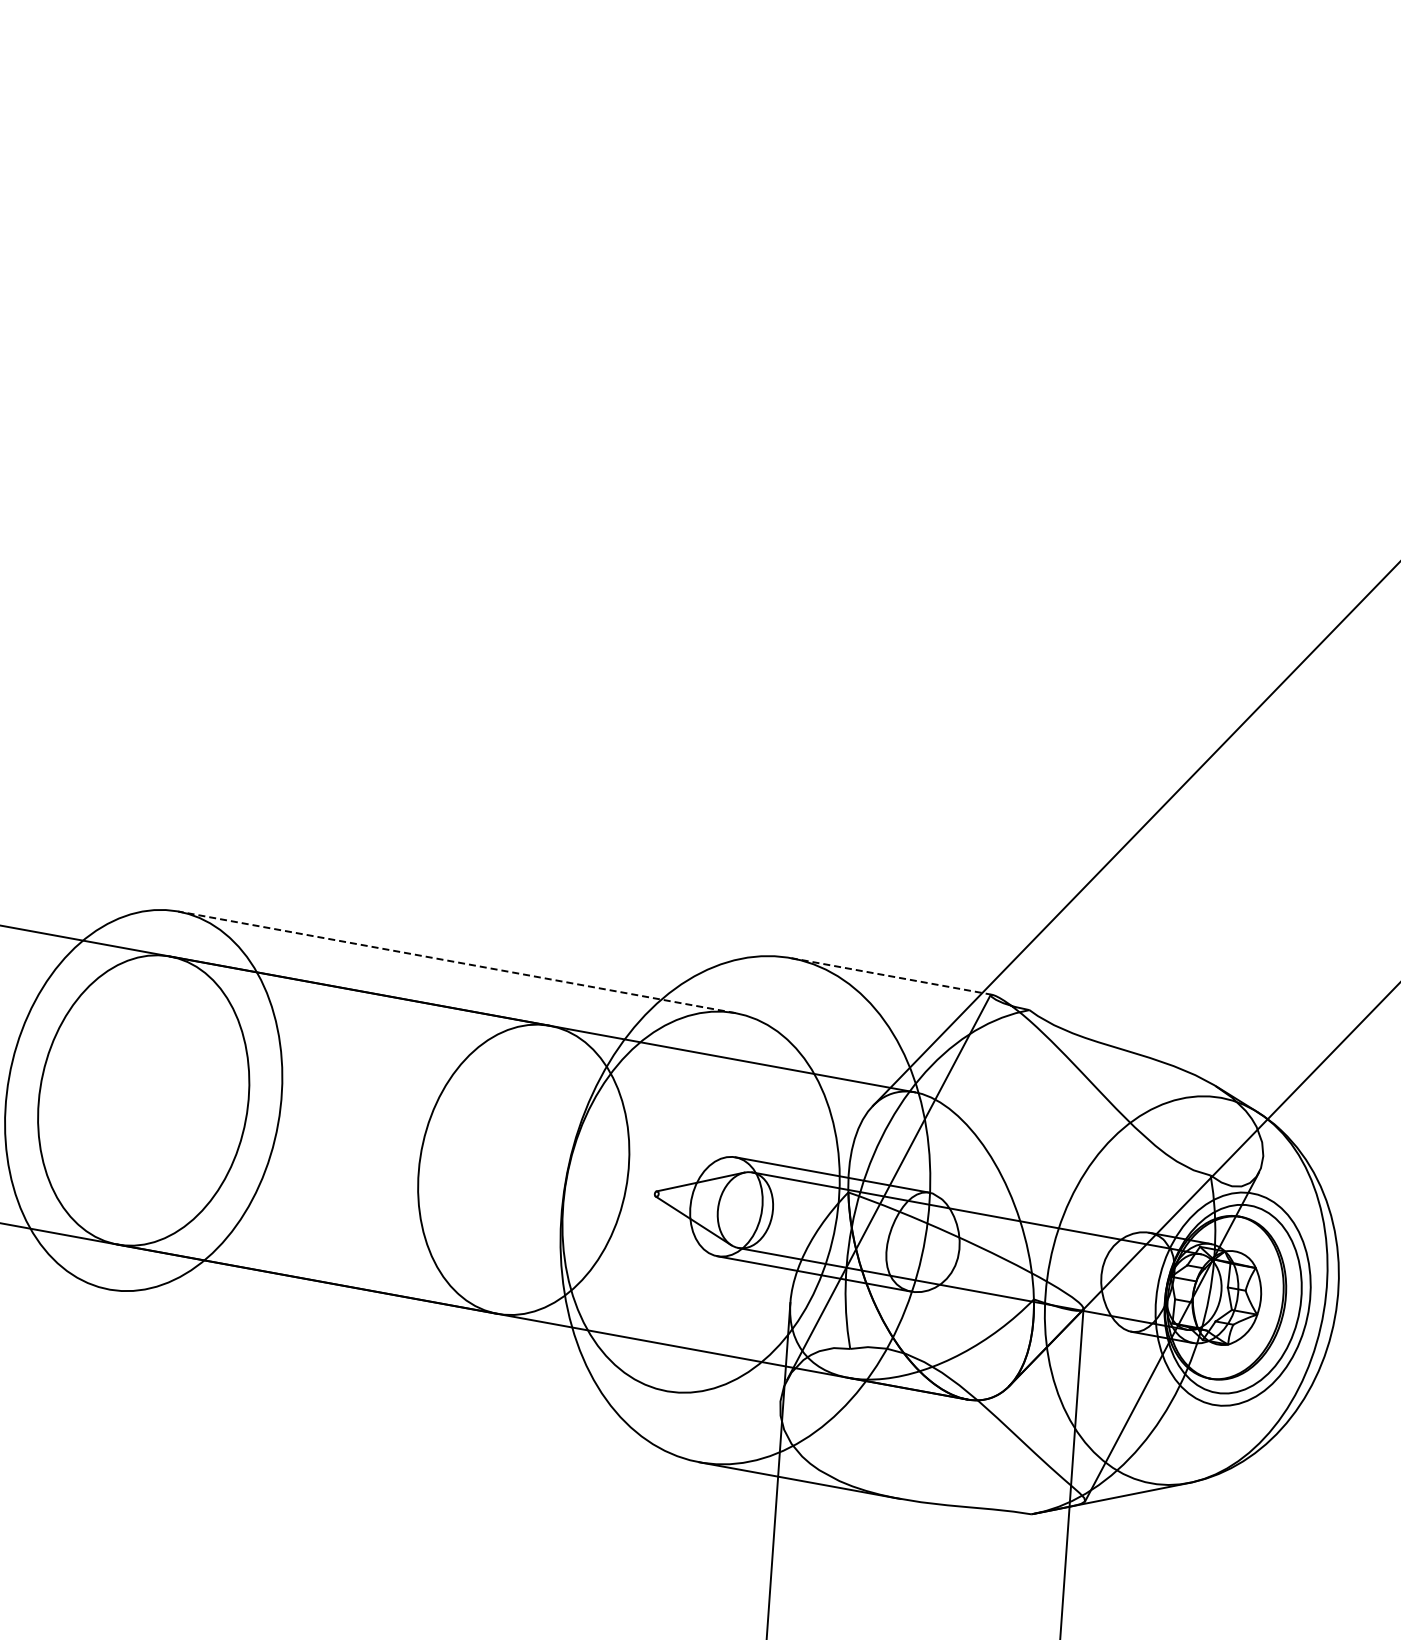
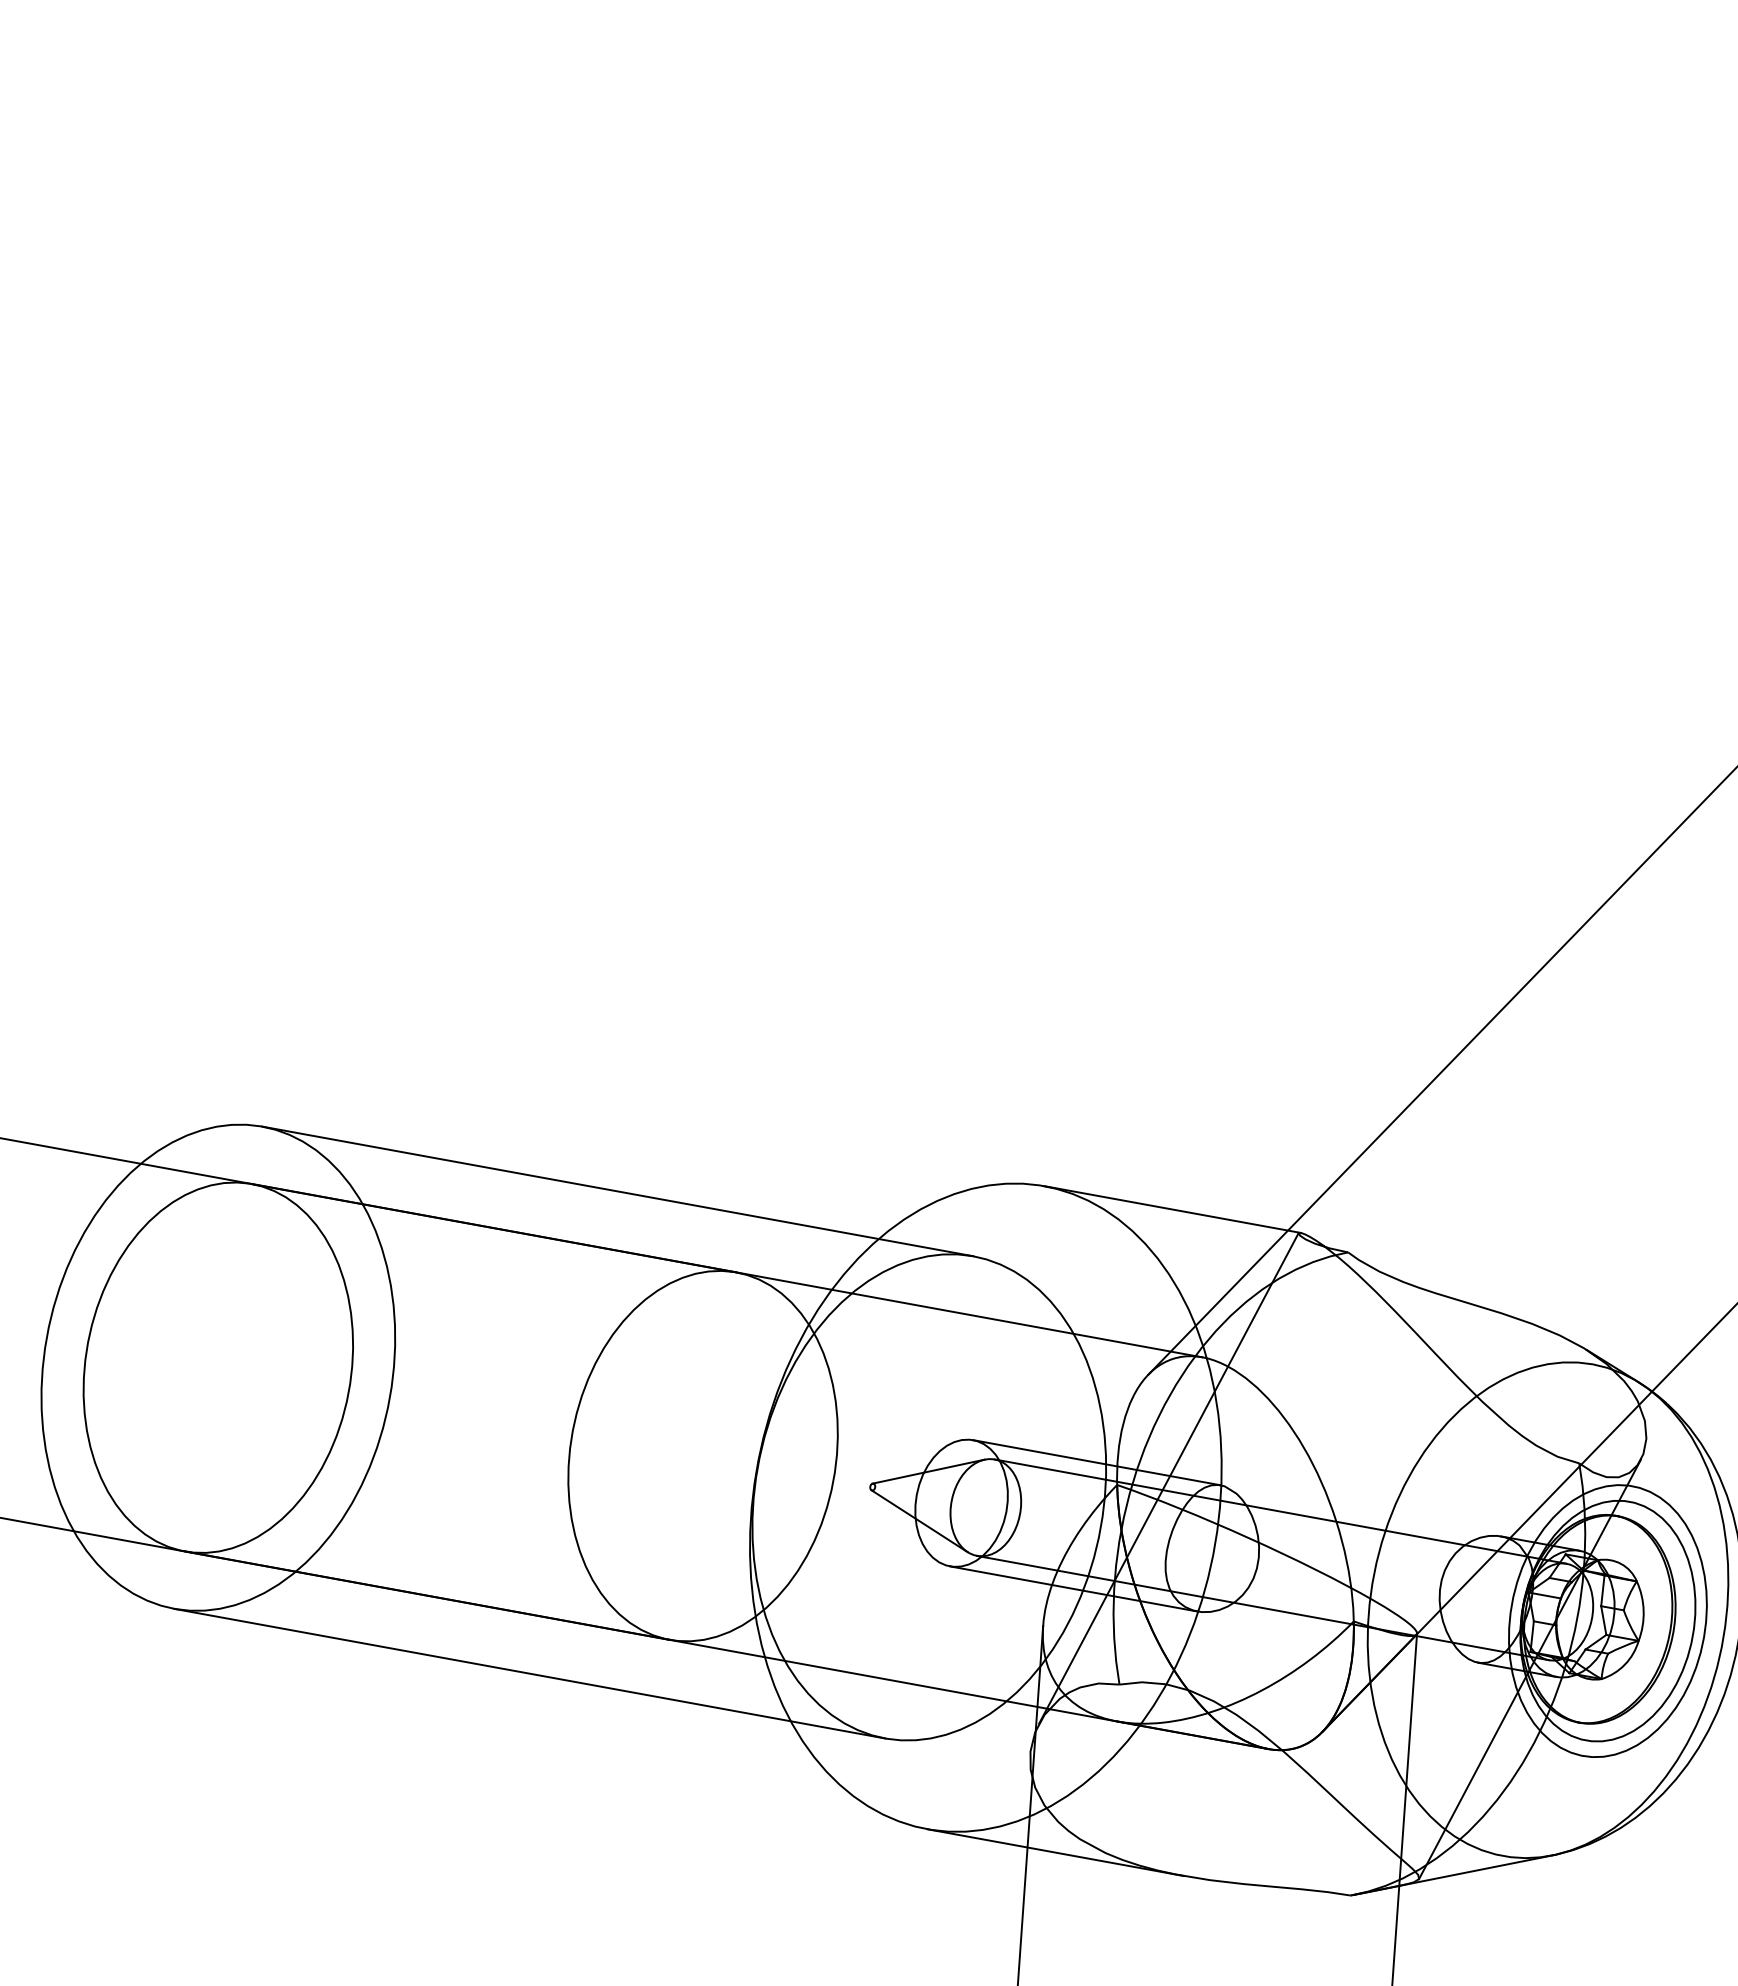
line: (456, 962) -> (617, 1191), dashed -> solid
line: (891, 976) -> (1172, 1209), dashed -> solid
line: (387, 1340) -> (529, 1673), added

